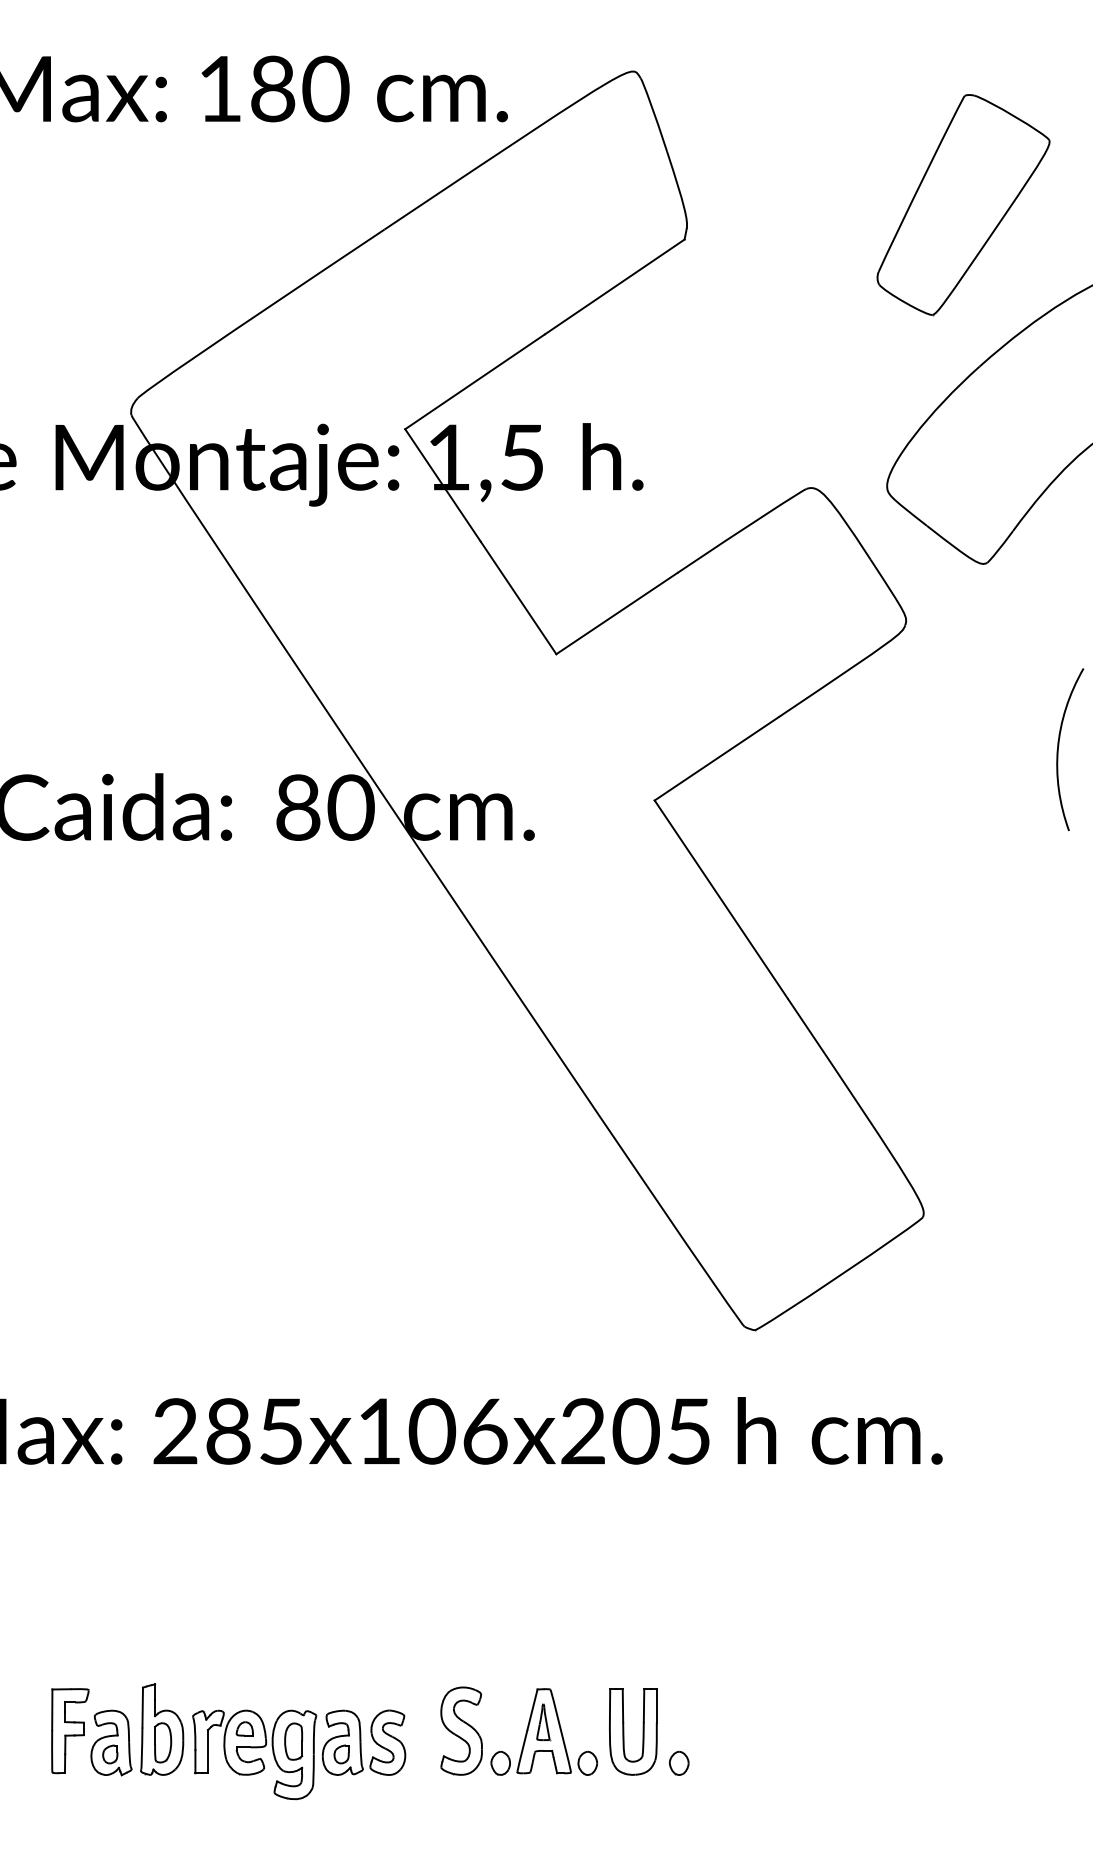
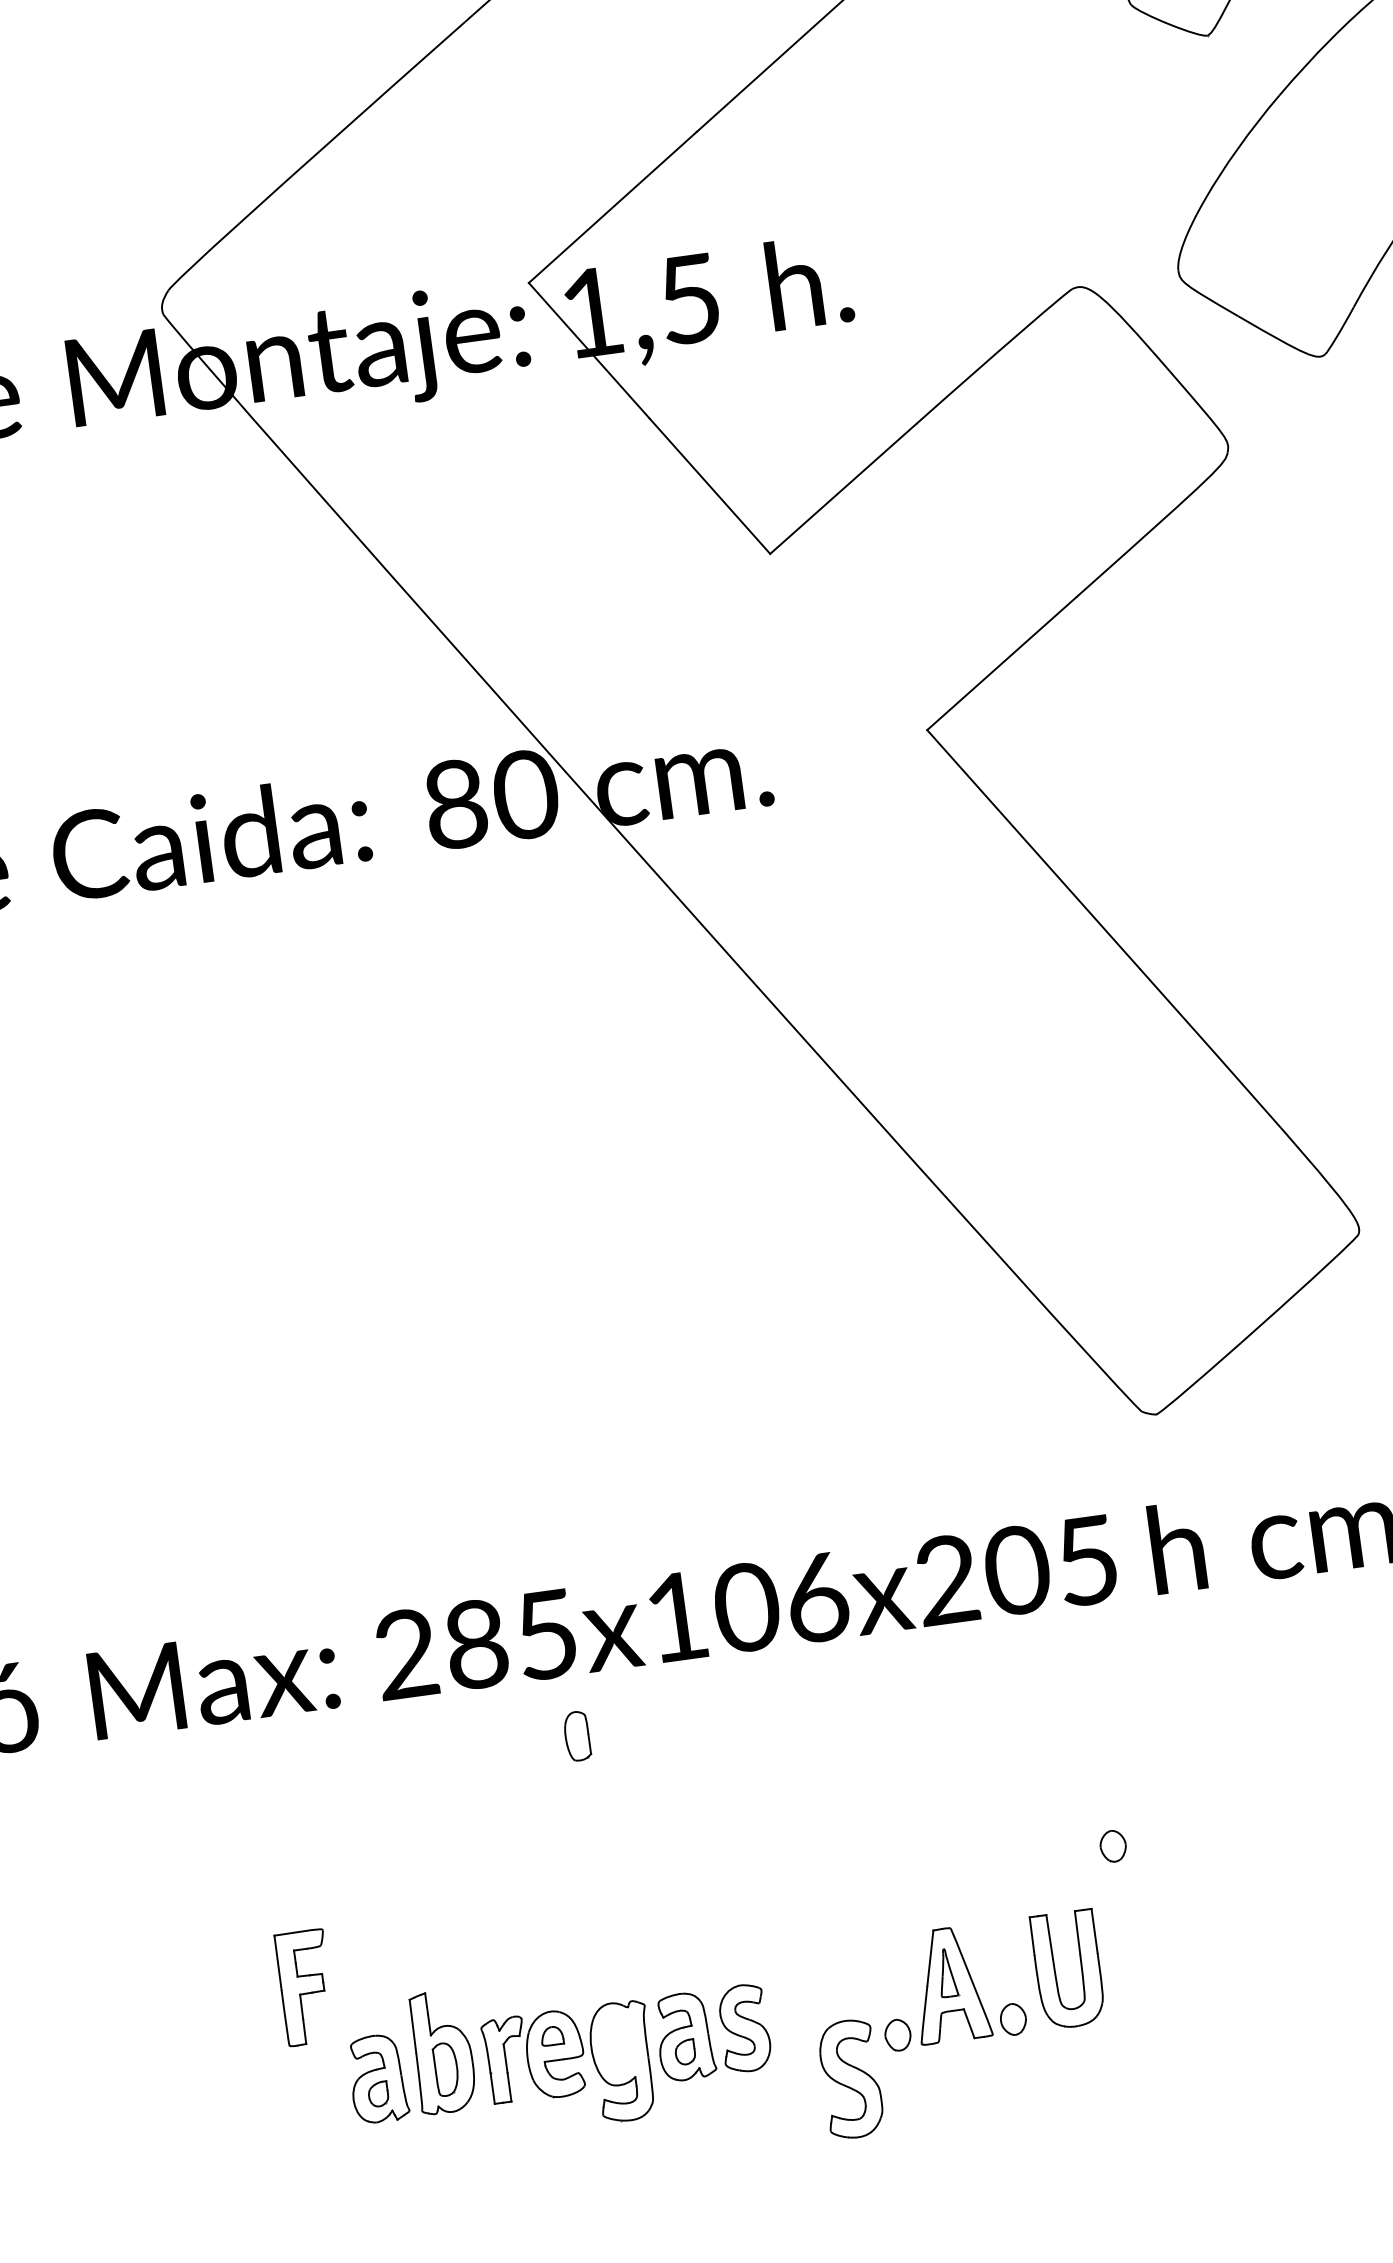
part: (461, 1730) -> (850, 2078), moved
part: (70, 1731) -> (306, 1988), moved
part: (293, 1741) -> (576, 1736), moved
part: (679, 1762) -> (1113, 1845), moved

